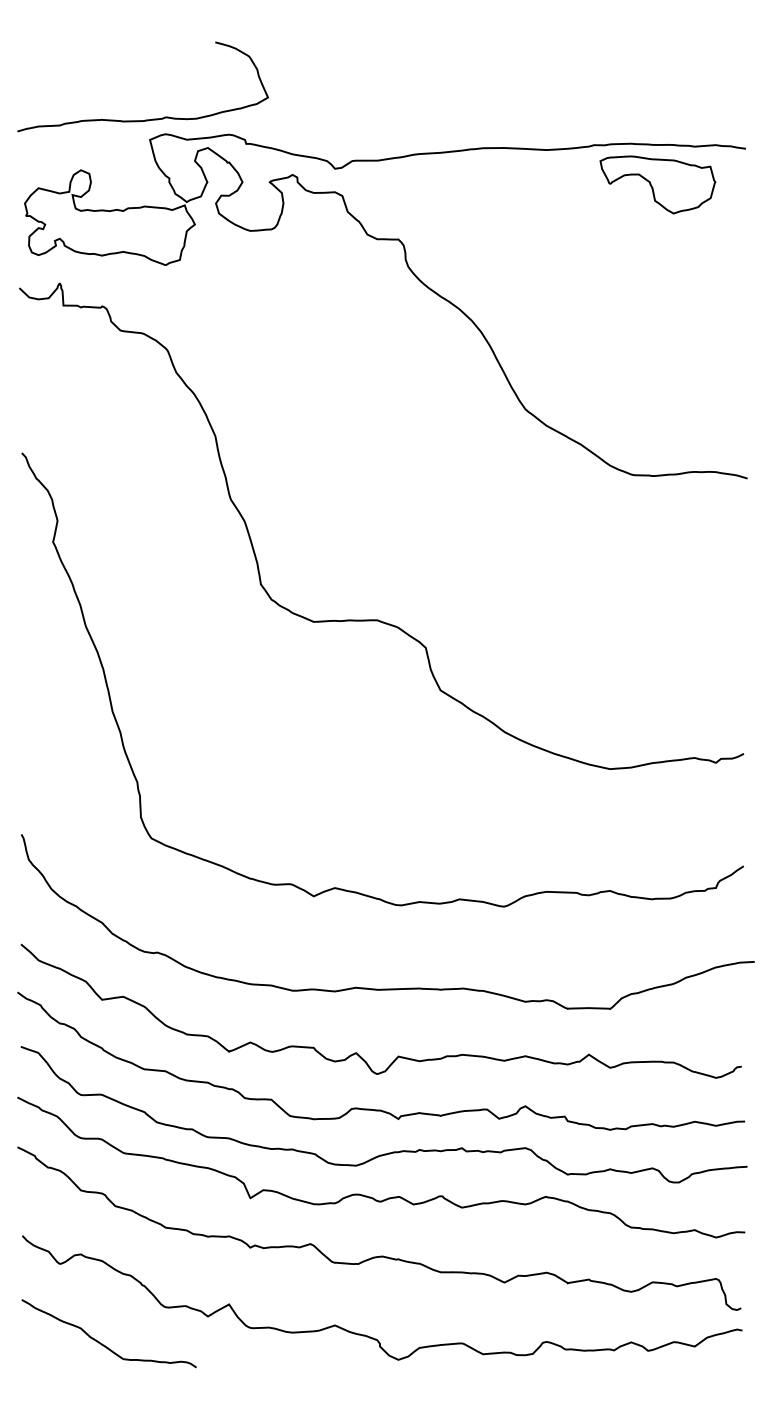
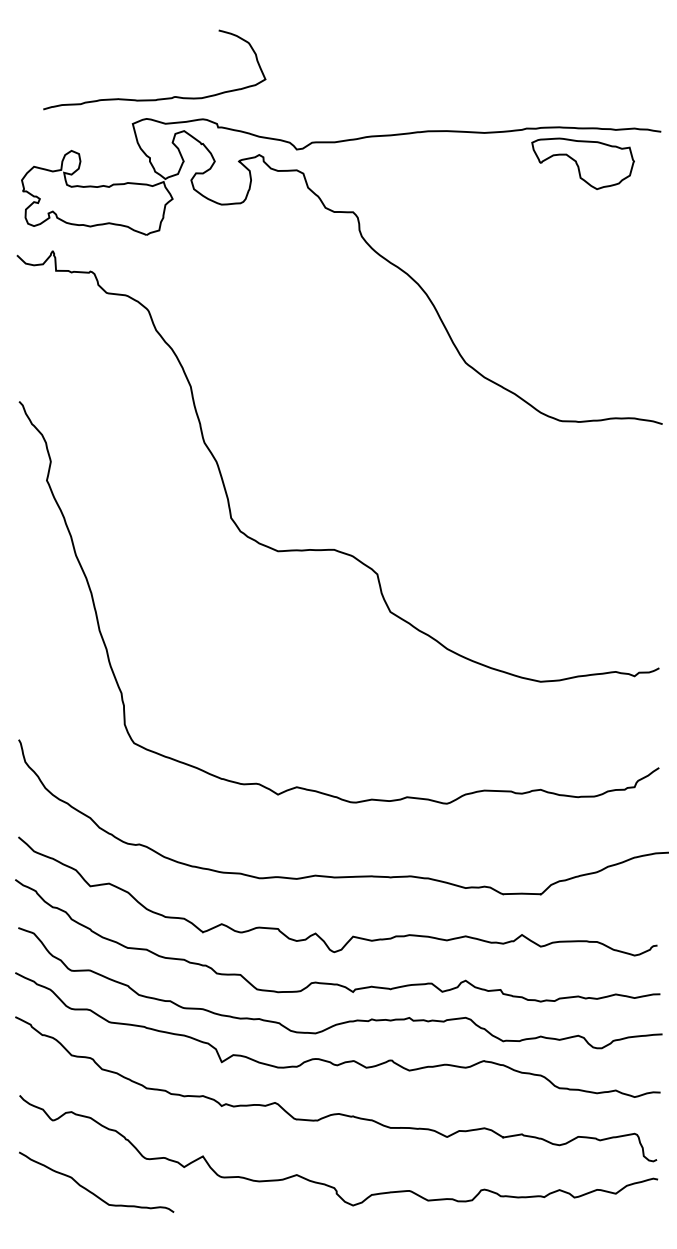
curve: (146, 119) -> (157, 98), moved

